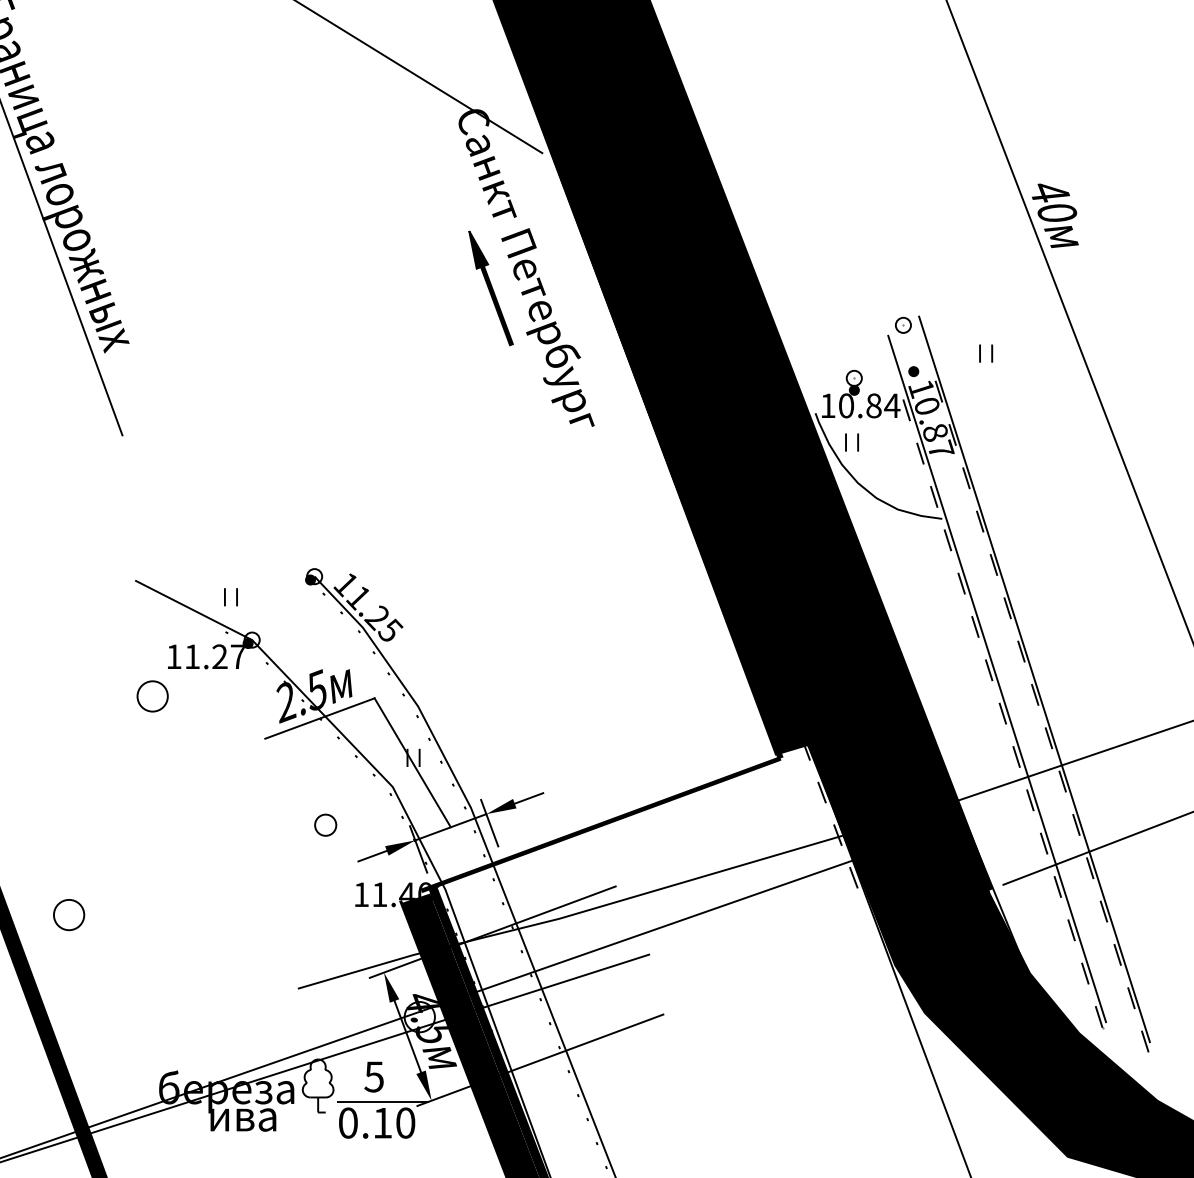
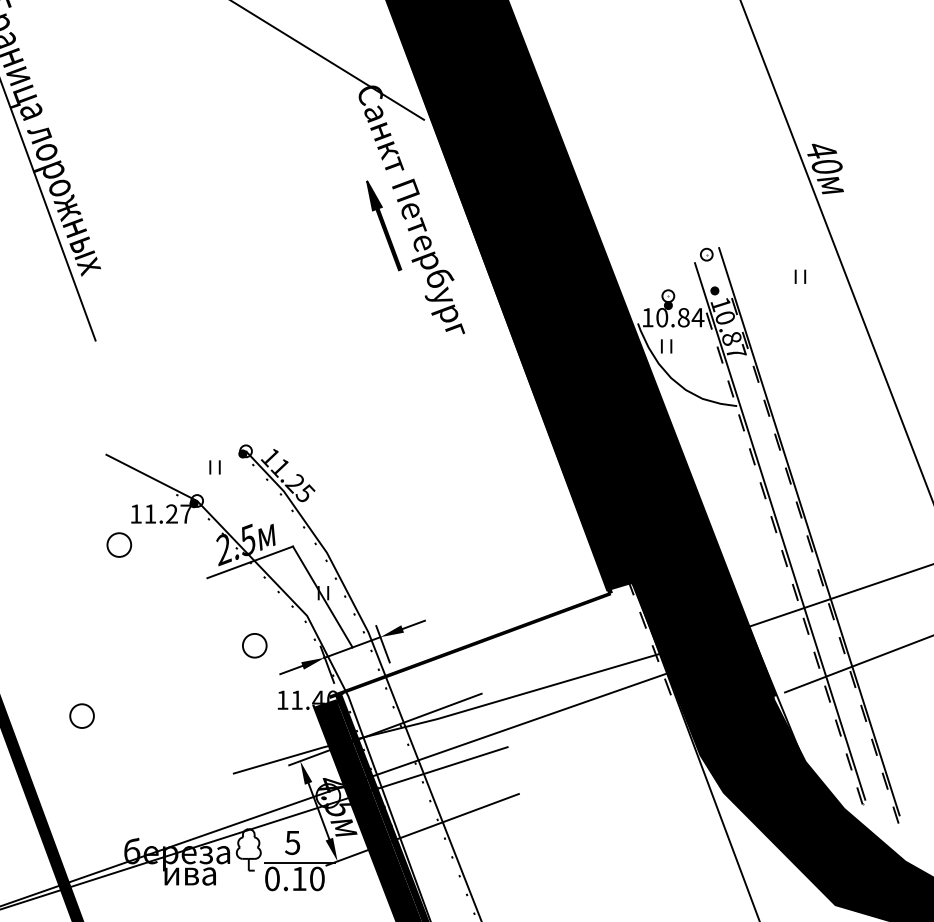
part: (986, 353) -> (800, 276), moved
part: (230, 597) -> (214, 467), moved
part: (325, 825) -> (254, 646), size x1.43
part: (69, 915) -> (82, 716), moved

